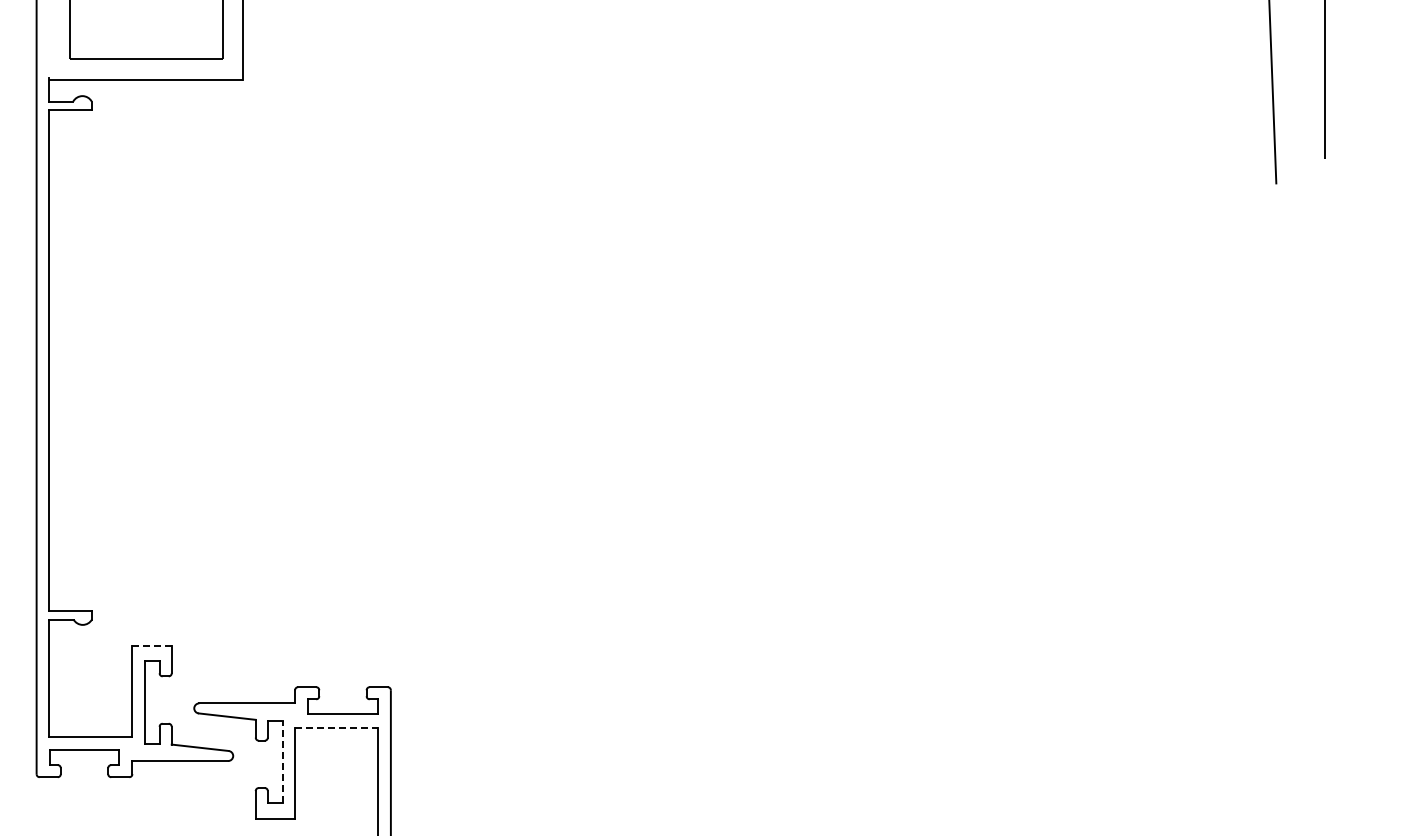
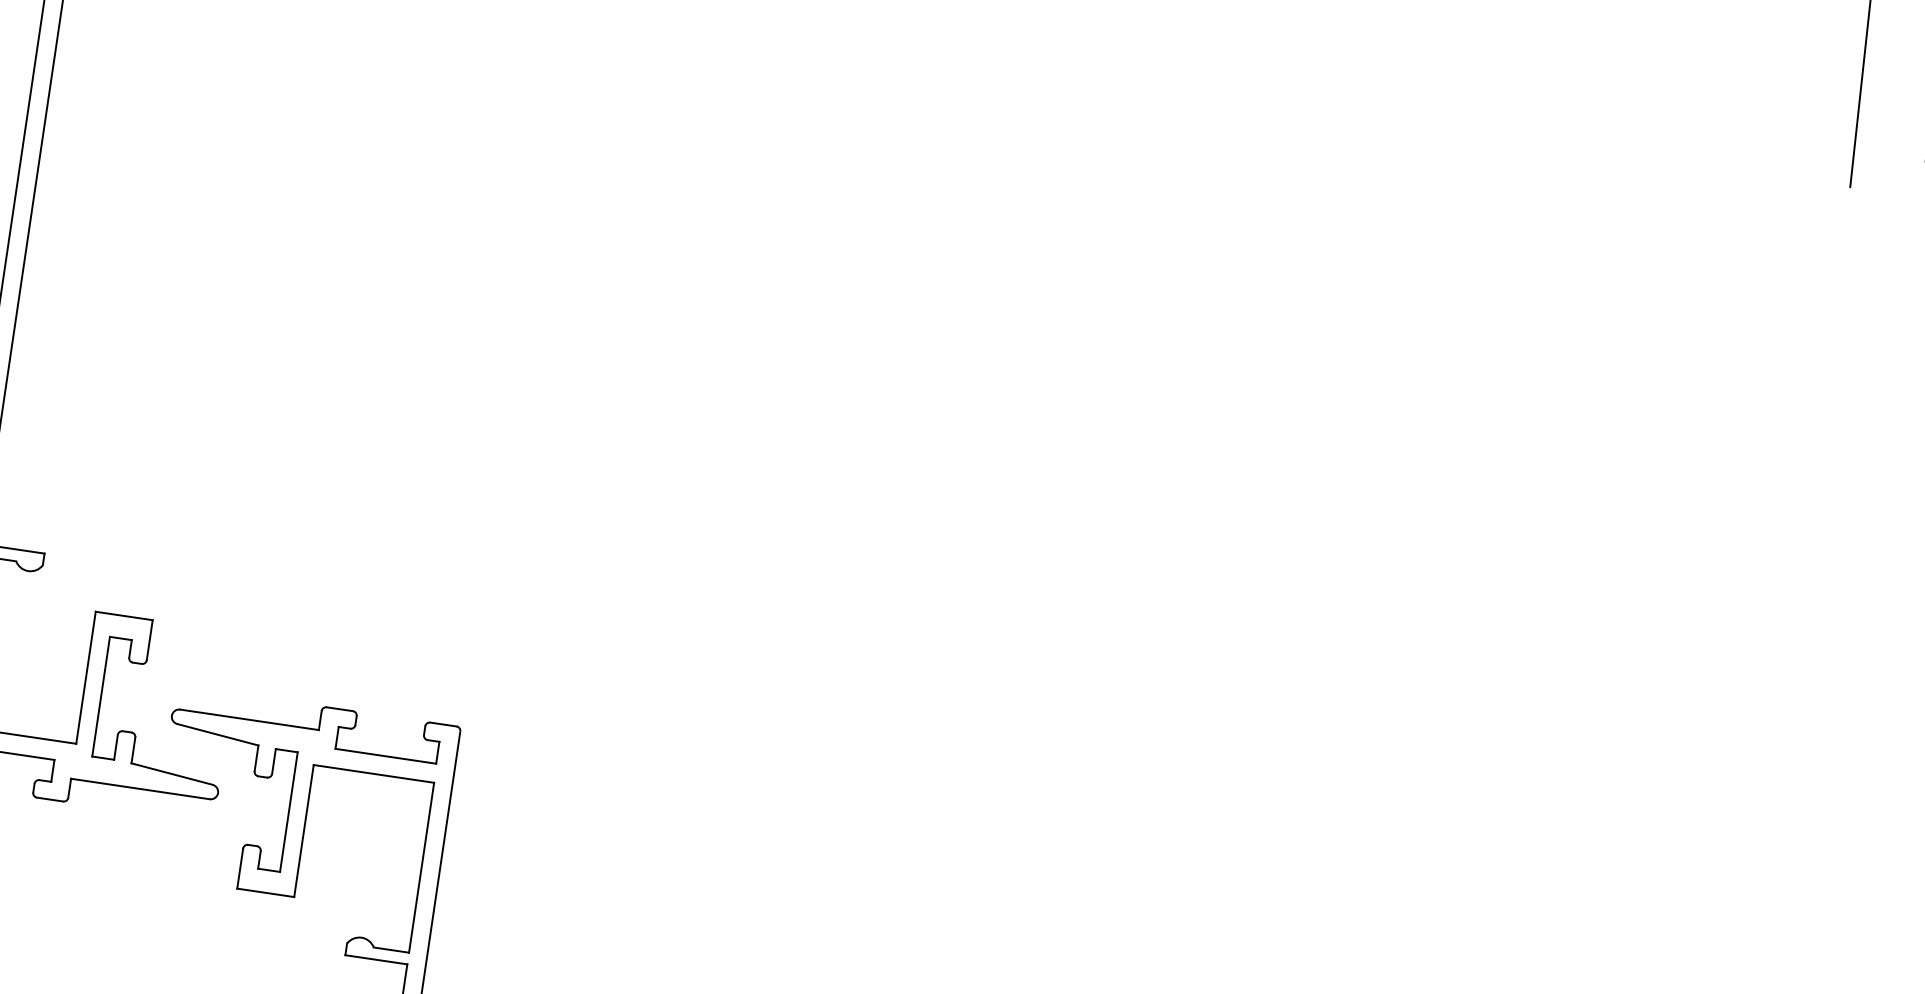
line: (152, 645) -> (124, 615), dashed -> solid
line: (336, 727) -> (373, 773), dashed -> solid
line: (282, 761) -> (288, 811), dashed -> solid

